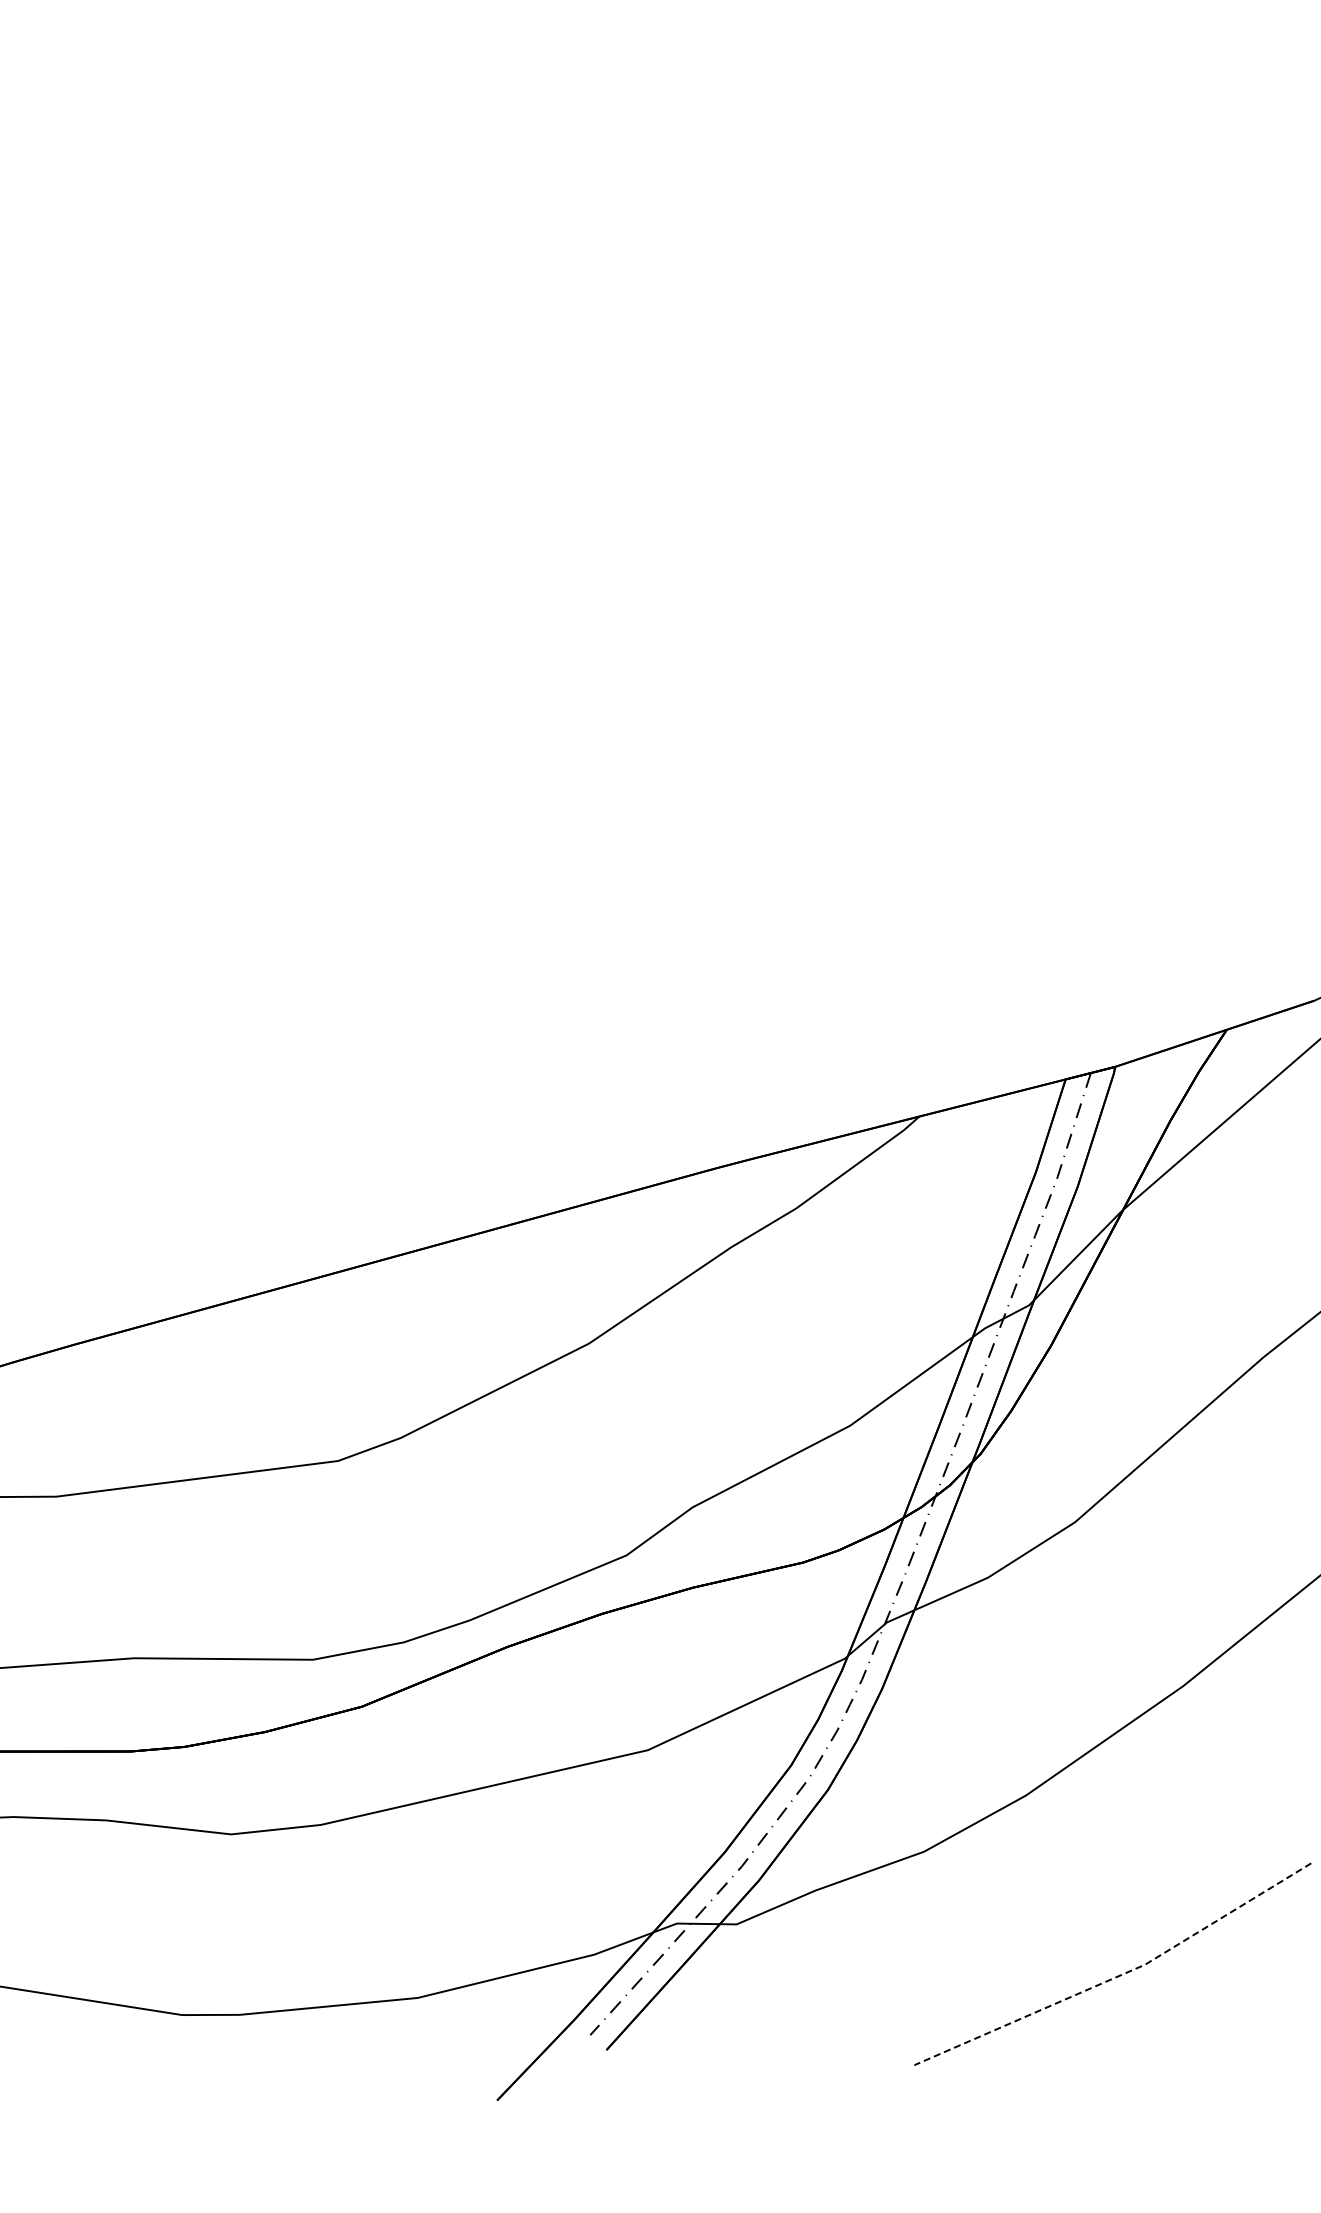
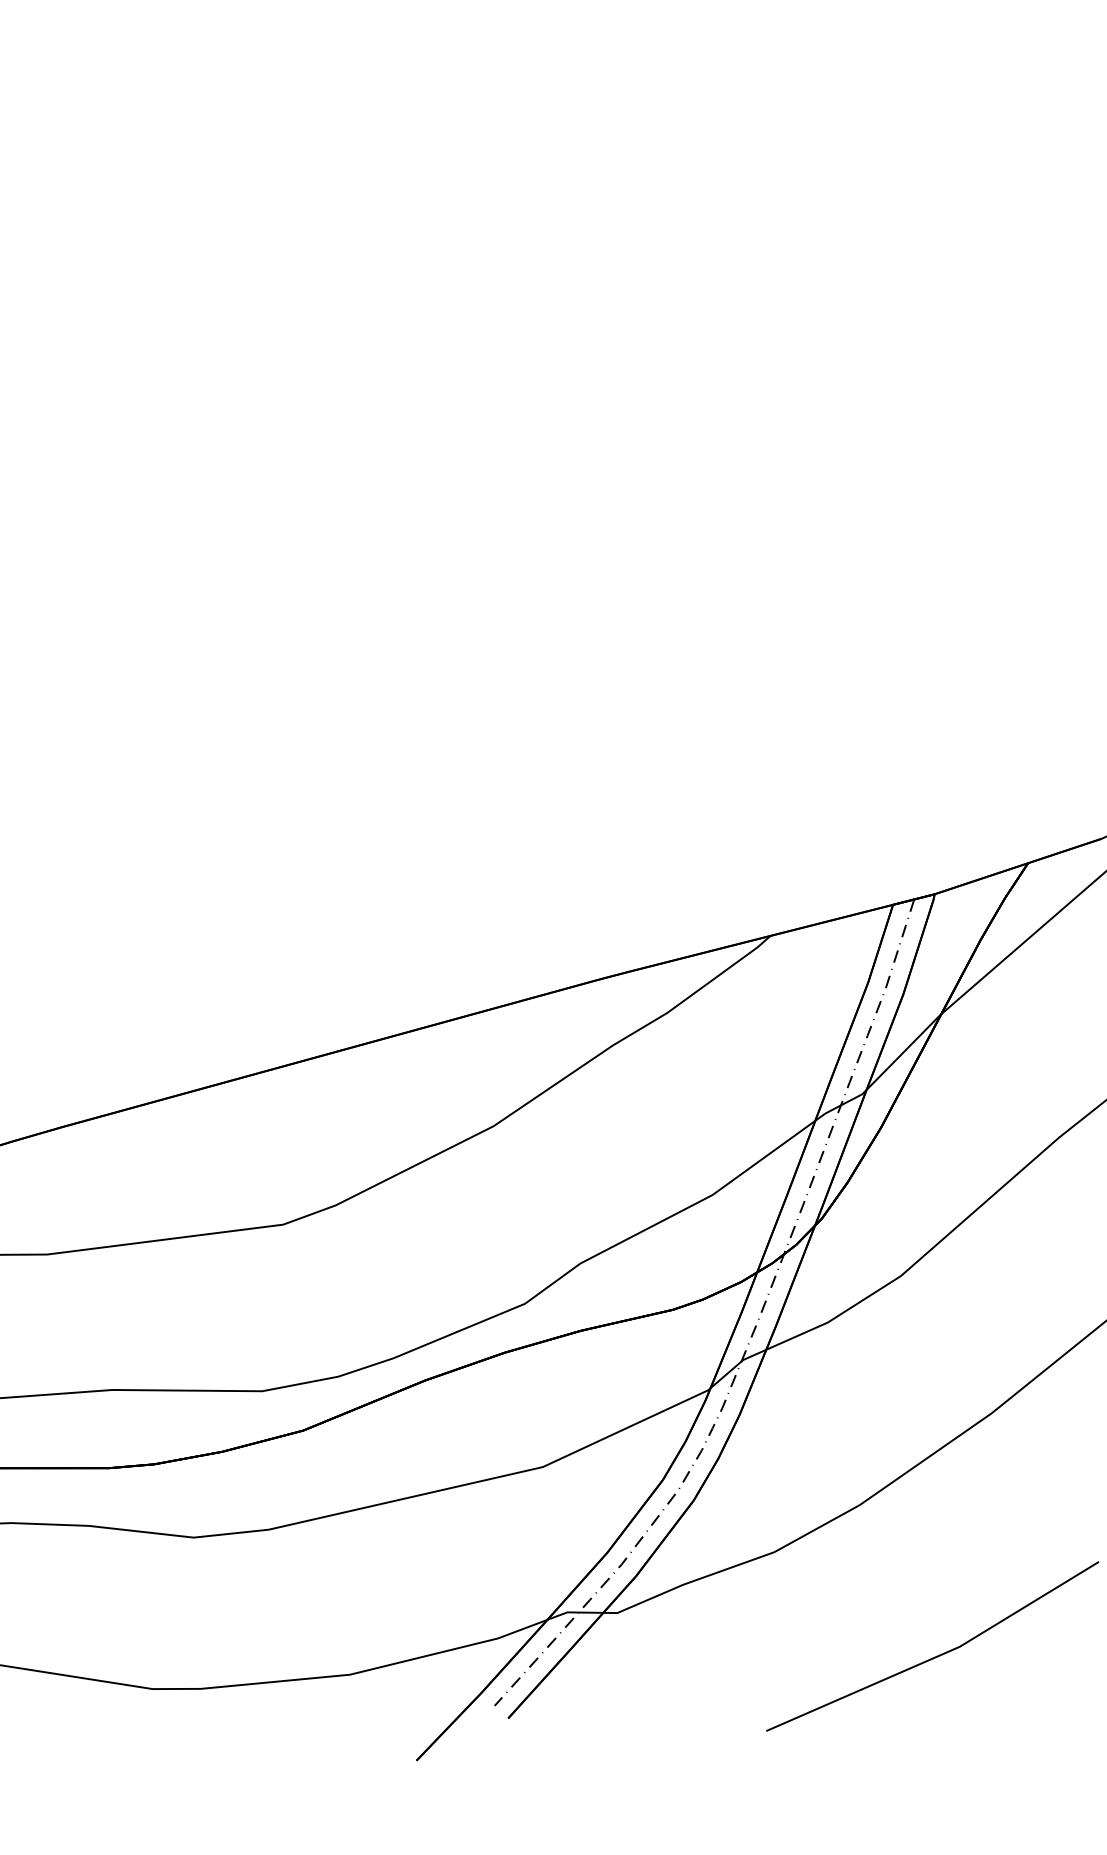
line: (1119, 1975) -> (938, 1655), dashed -> solid

